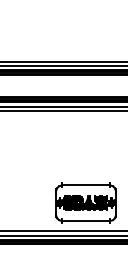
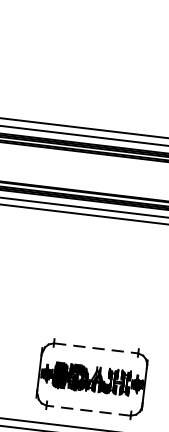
line: (86, 185) -> (96, 348), solid -> dashed
line: (85, 221) -> (87, 411), solid -> dashed

